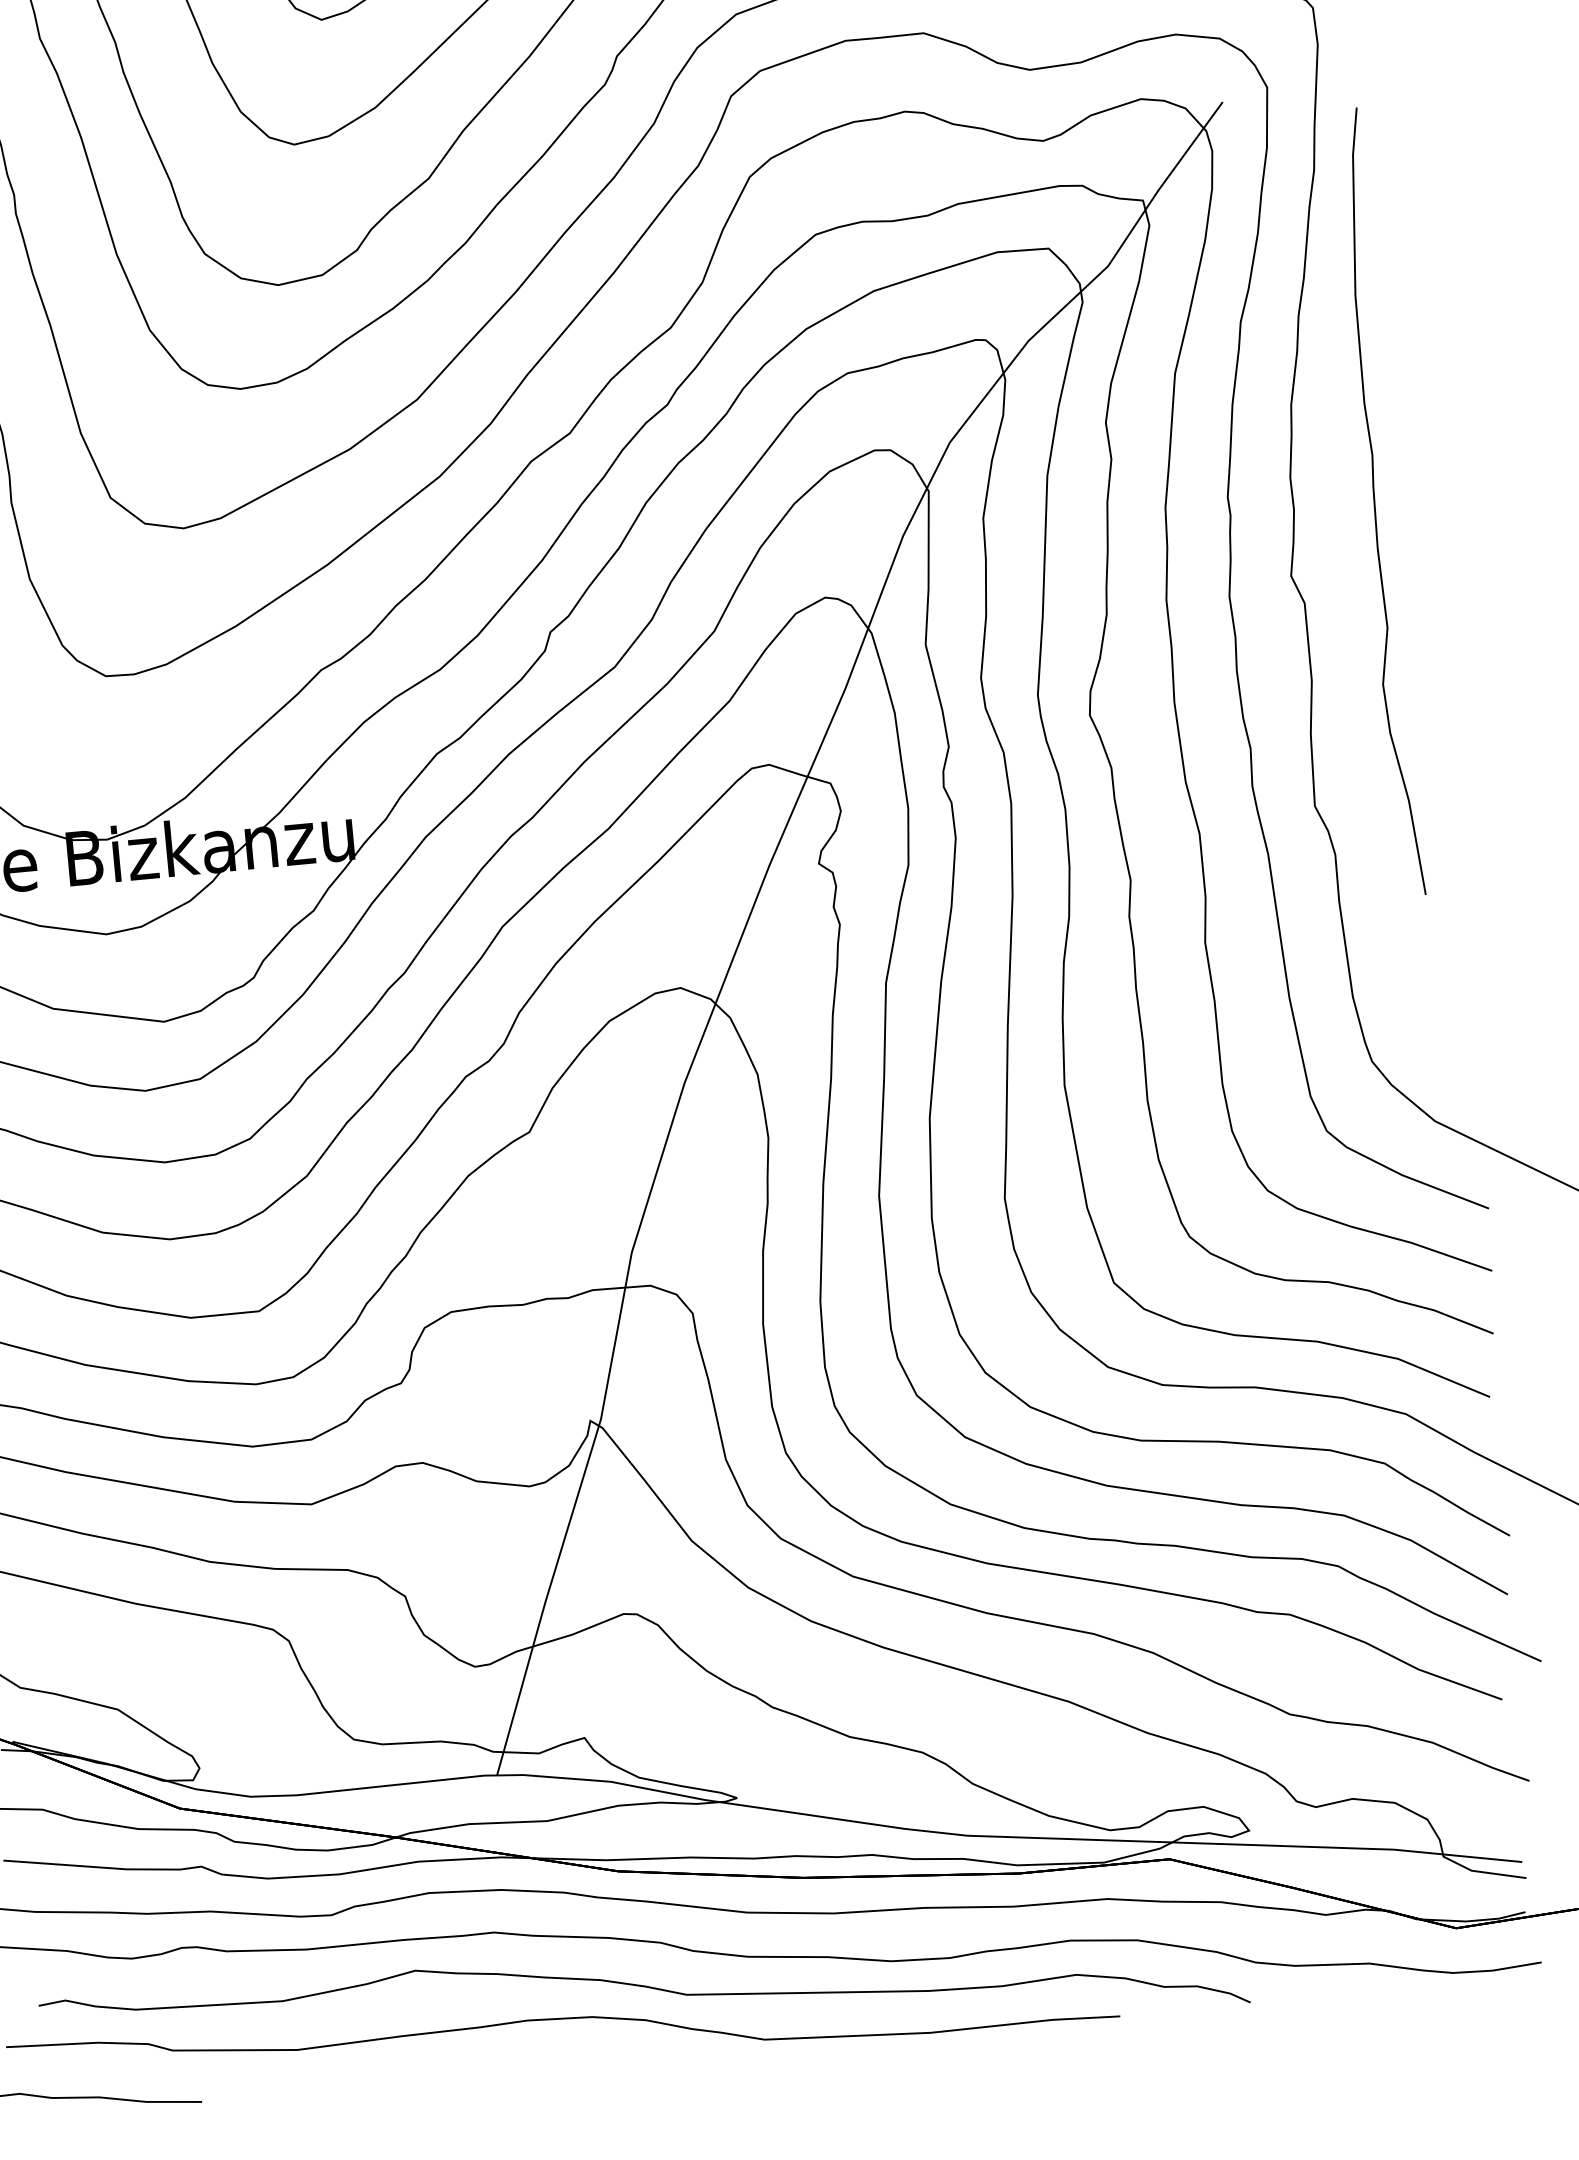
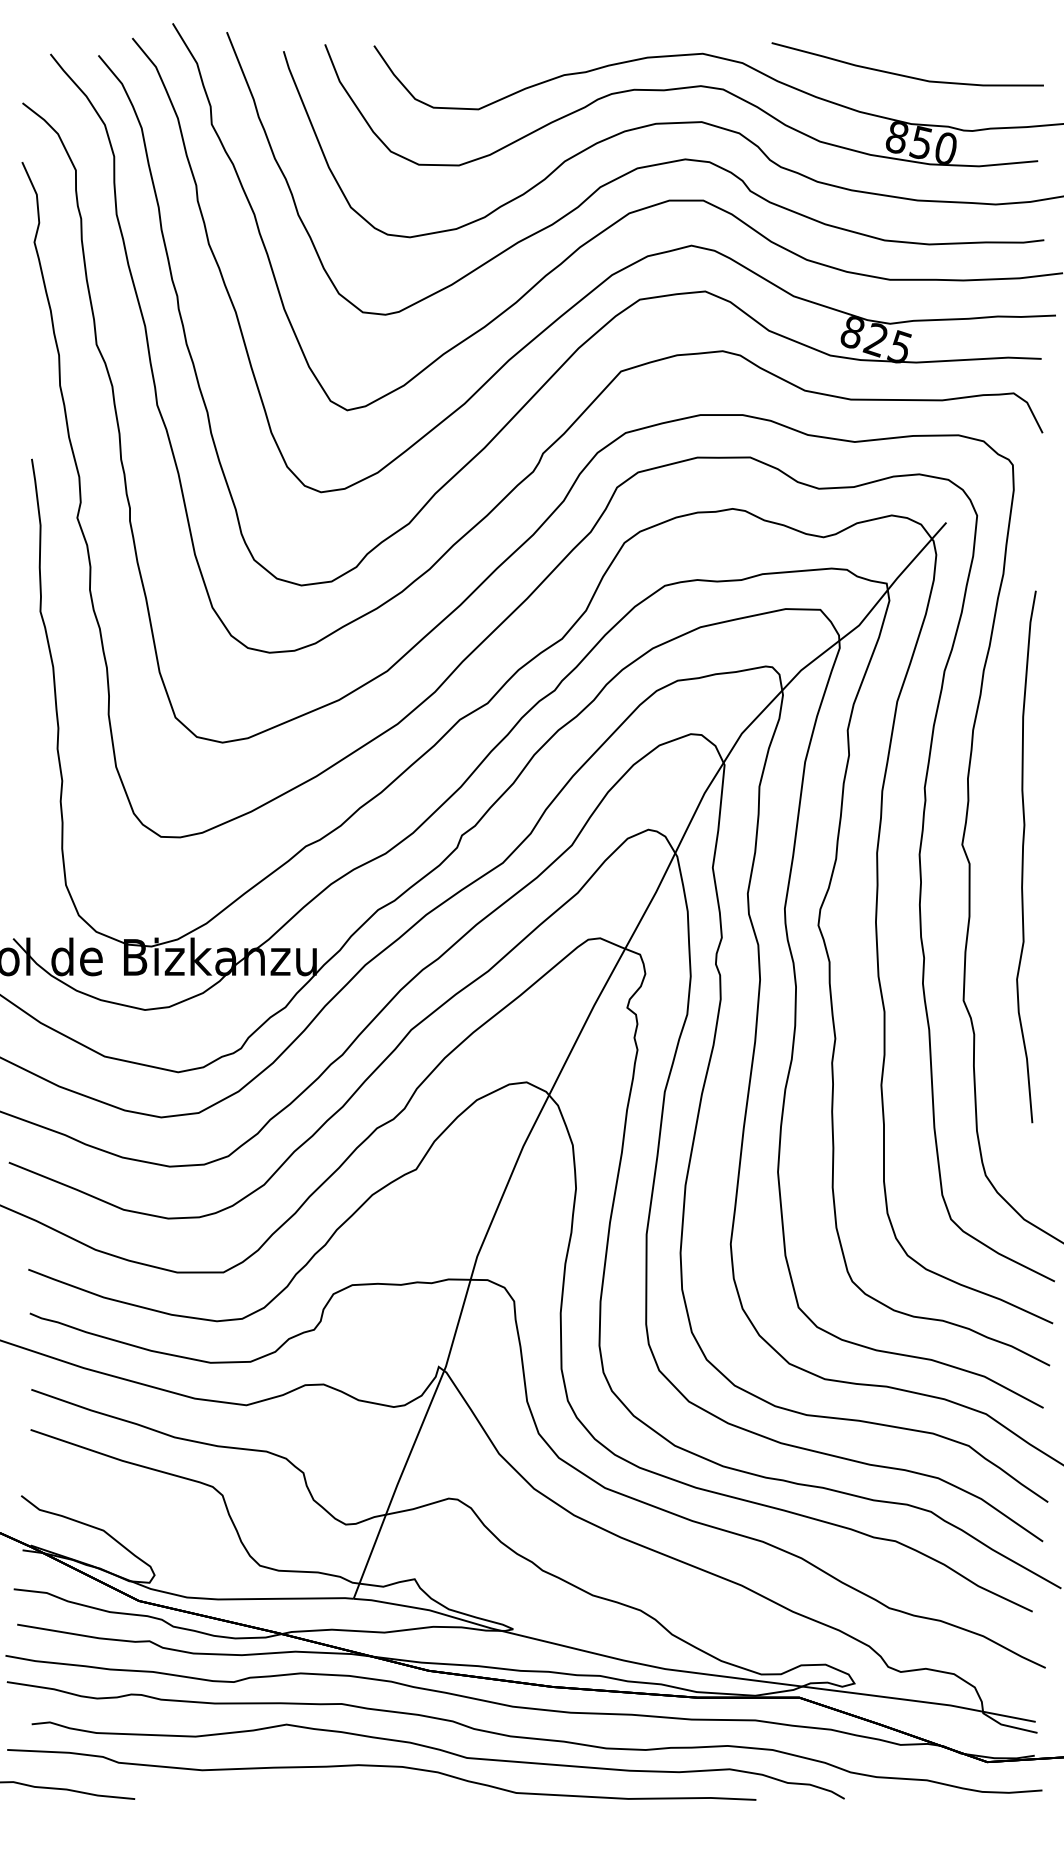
curve: (1375, 502) -> (1023, 856), moved

